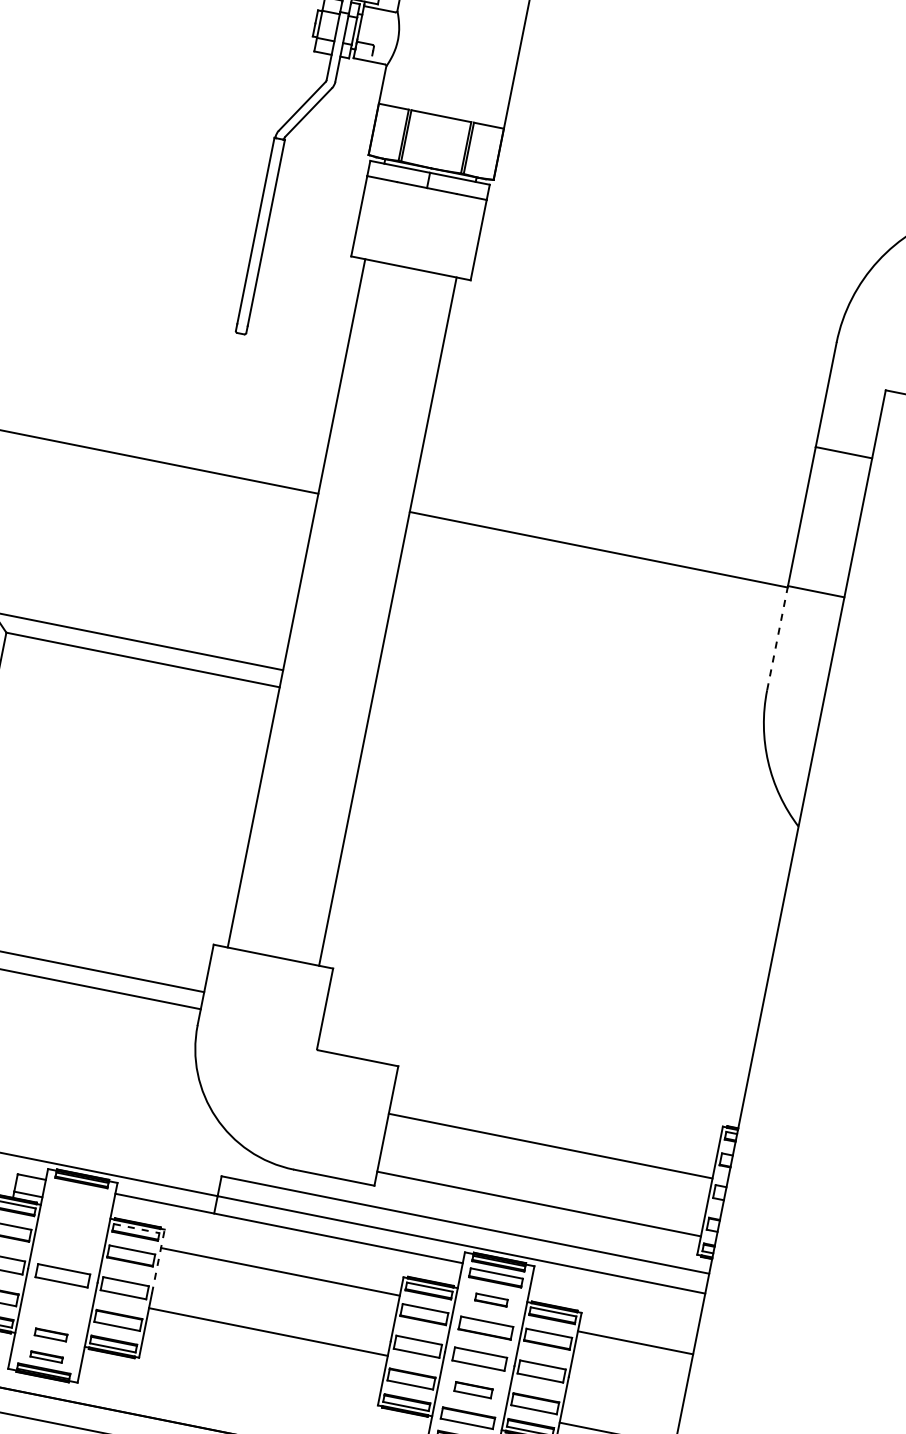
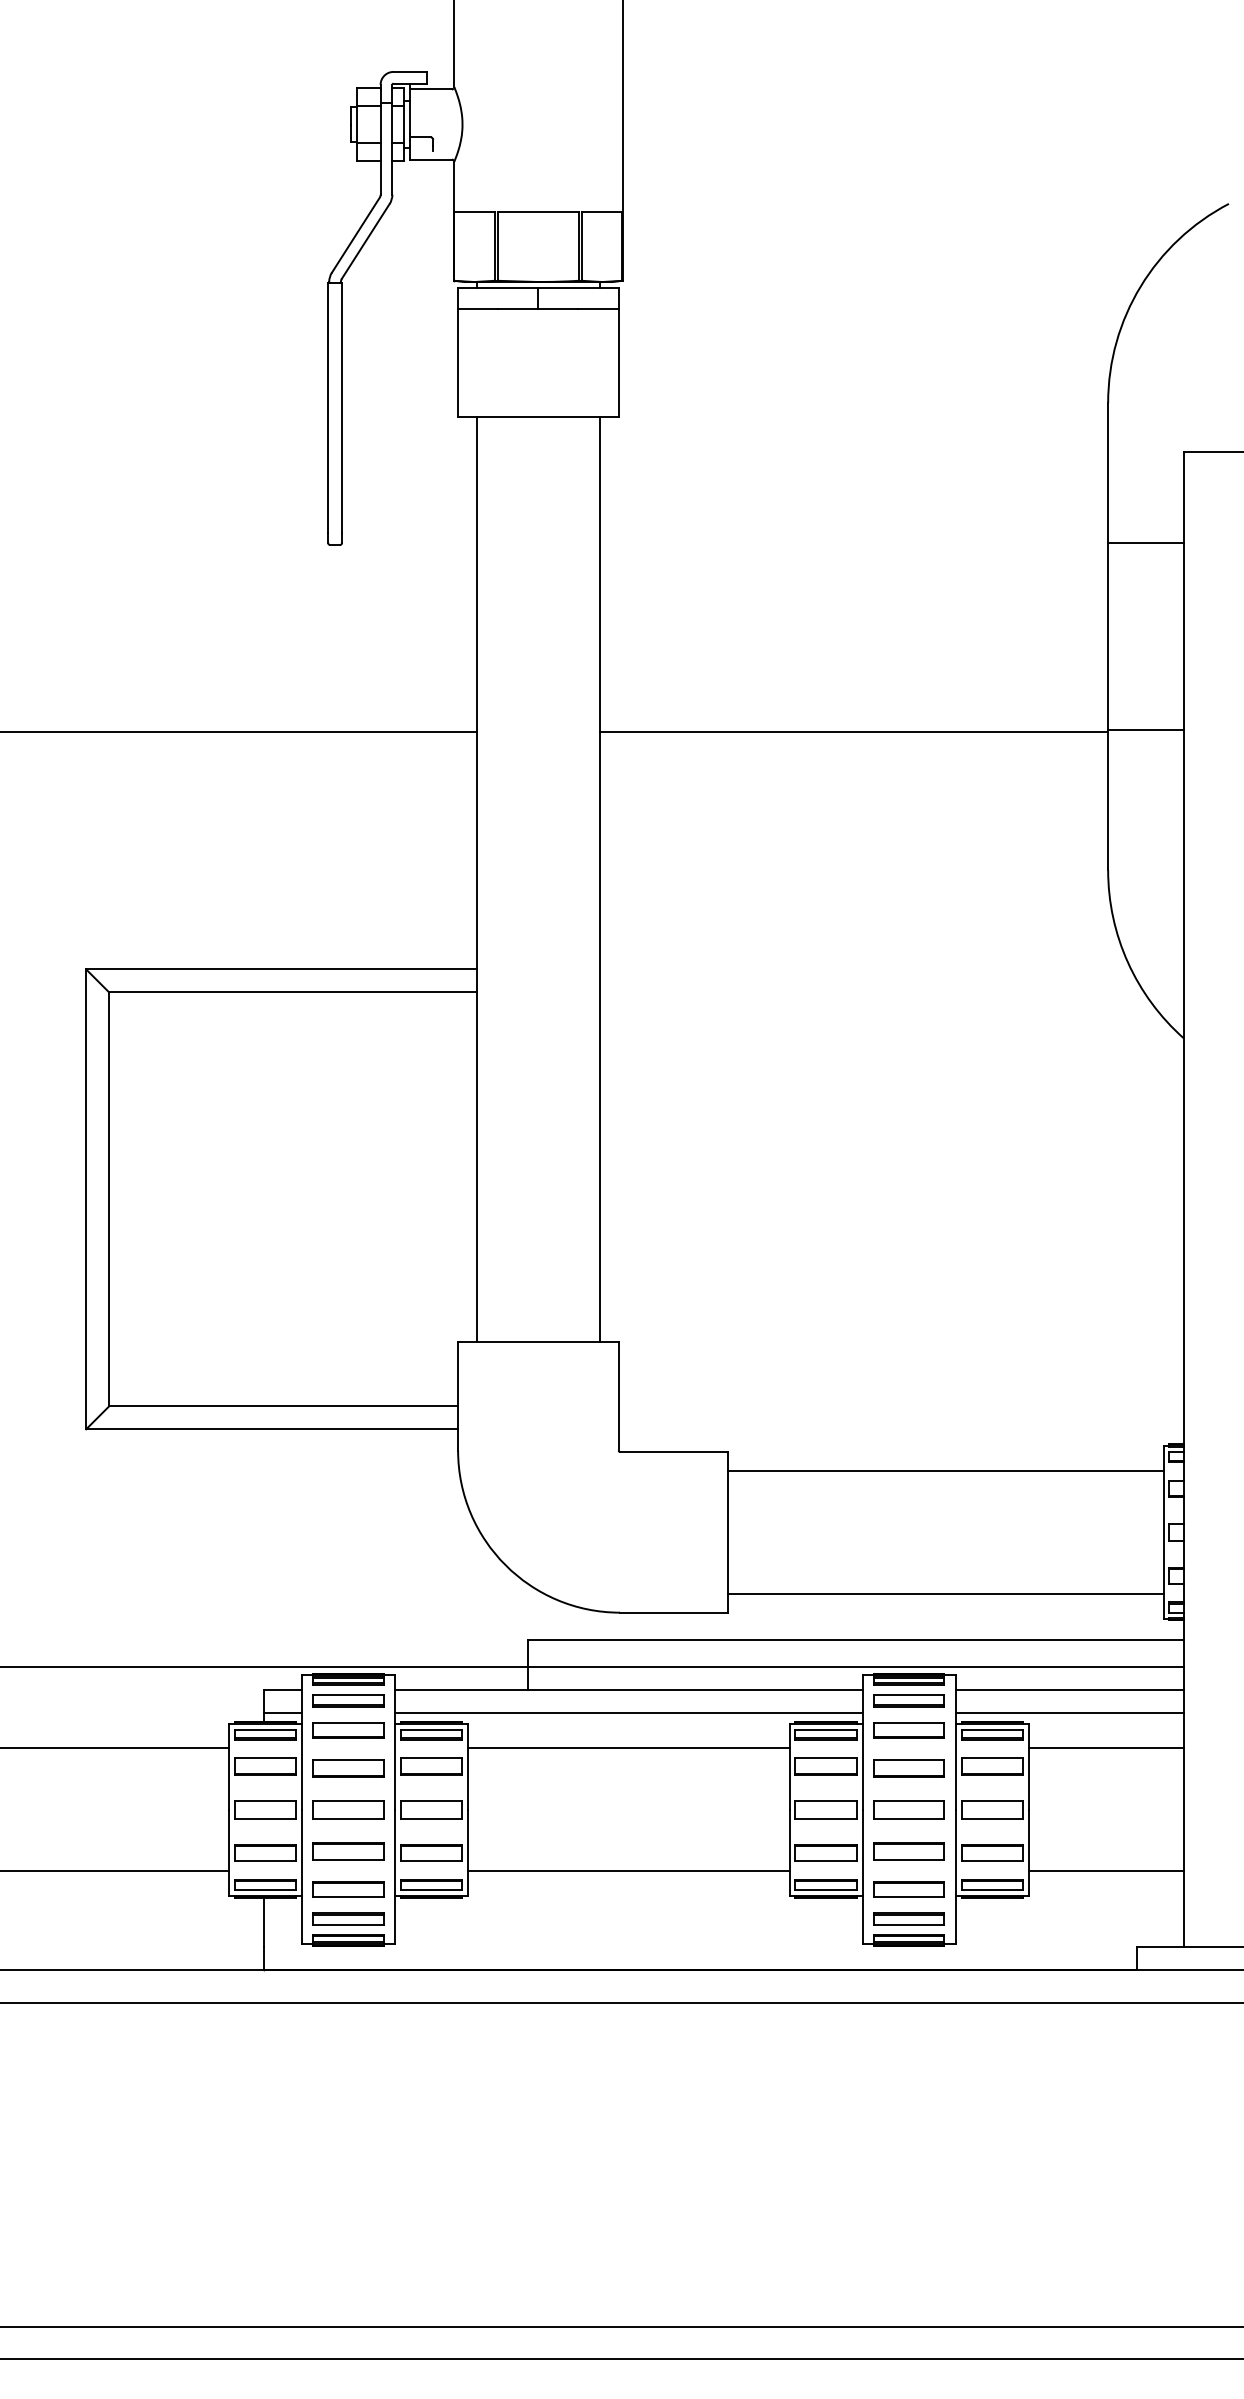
line: (777, 638) -> (1108, 800), dashed -> solid
line: (550, 1145) -> (945, 1470), moved
part: (79, 1194) -> (348, 1700), added
part: (74, 1216) -> (348, 1730), added
line: (136, 1228) -> (431, 1729), dashed -> solid
part: (69, 1245) -> (348, 1768), added
line: (285, 1245) -> (628, 1713), added
line: (158, 1261) -> (468, 1766), dashed -> solid
line: (616, 1294) -> (1069, 1690), added
part: (490, 1300) -> (908, 1730), size x1.67
part: (56, 1306) -> (348, 1851), added
line: (613, 1311) -> (1069, 1713), added
line: (268, 1332) -> (628, 1871), moved
part: (51, 1335) -> (348, 1889), size x1.67
part: (46, 1356) -> (348, 1918), size x1.67
part: (472, 1390) -> (908, 1851), size x1.43

